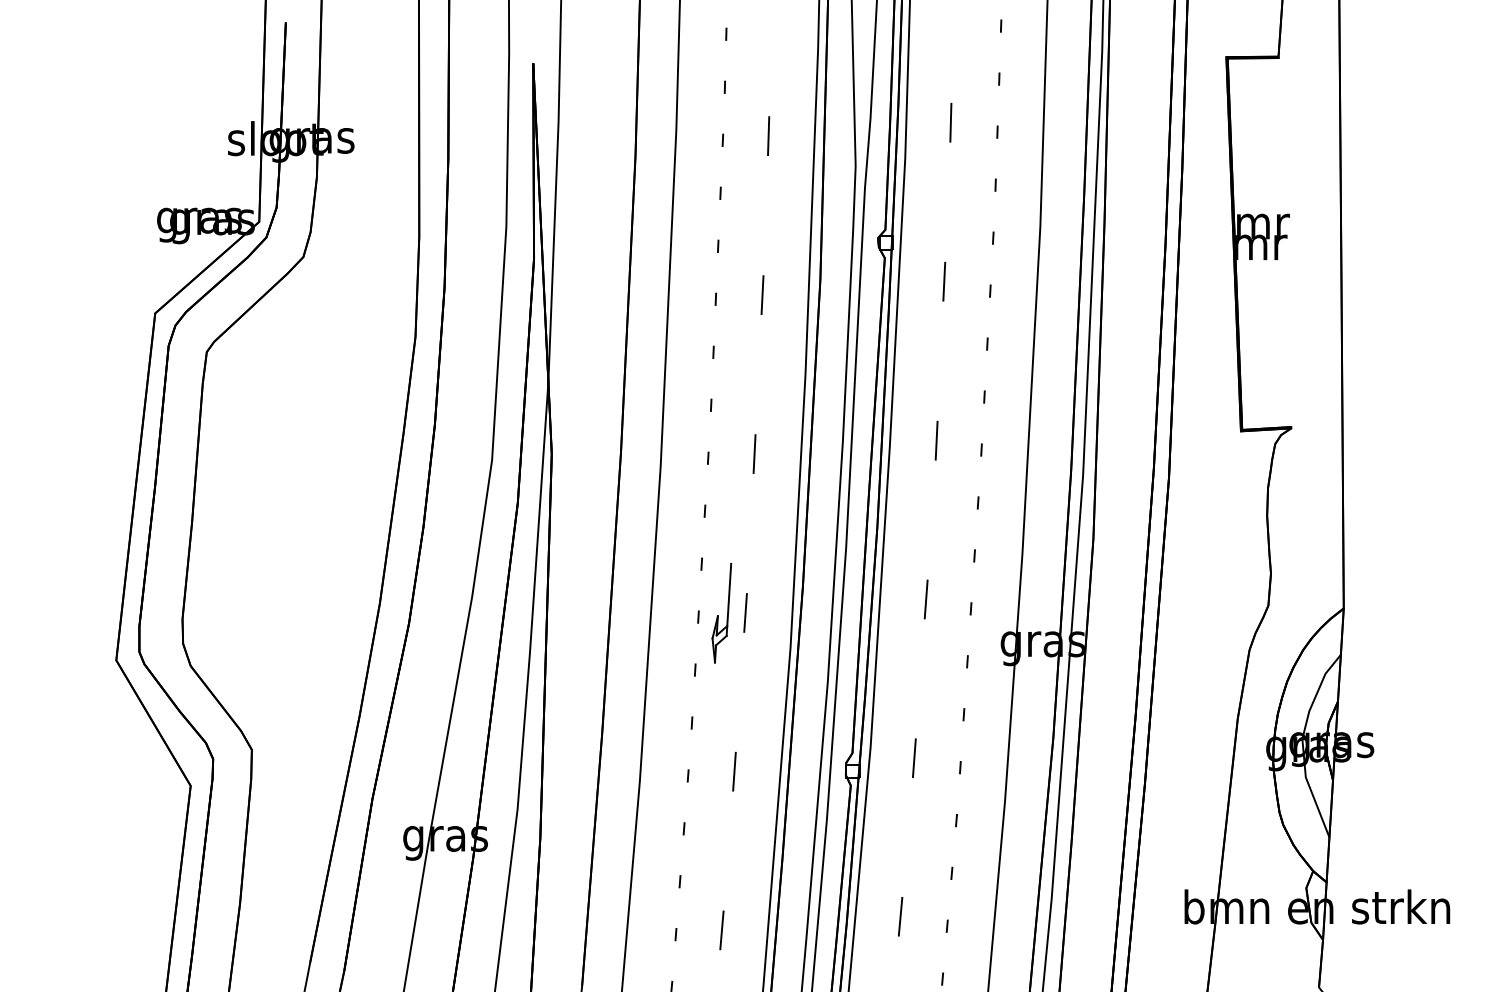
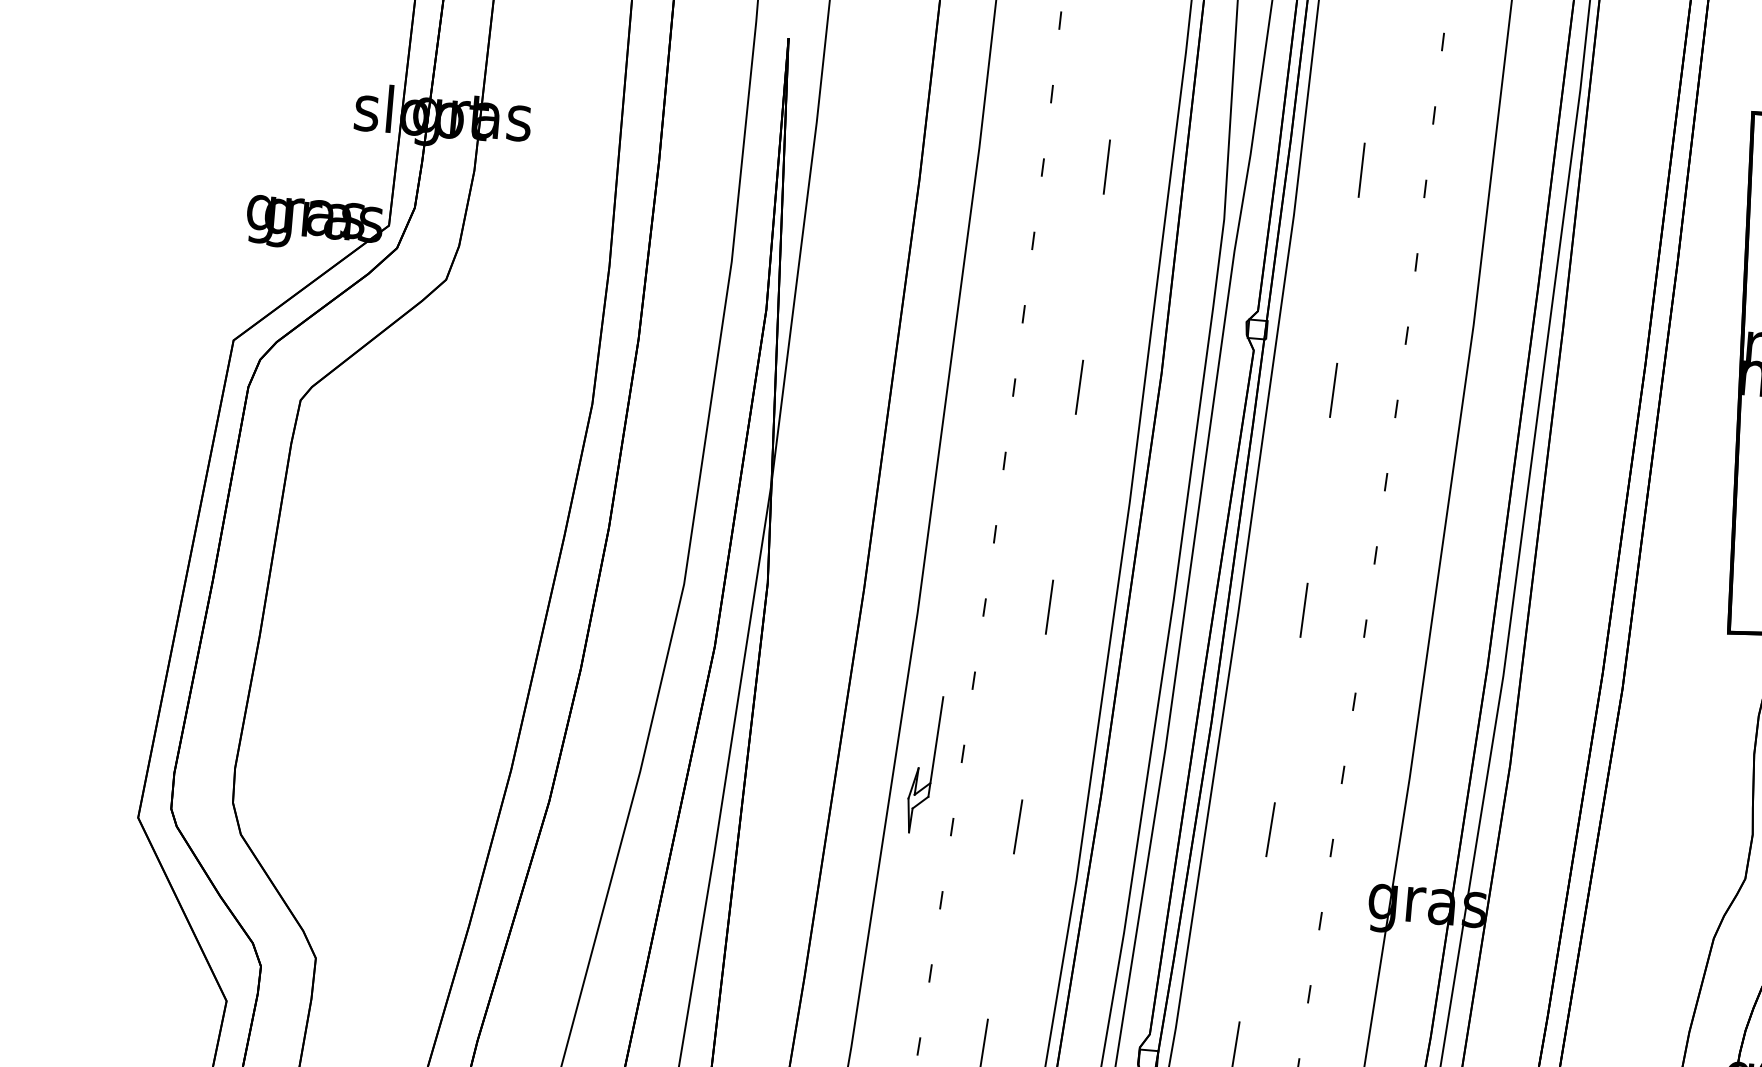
part: (721, 613) -> (923, 764), moved

